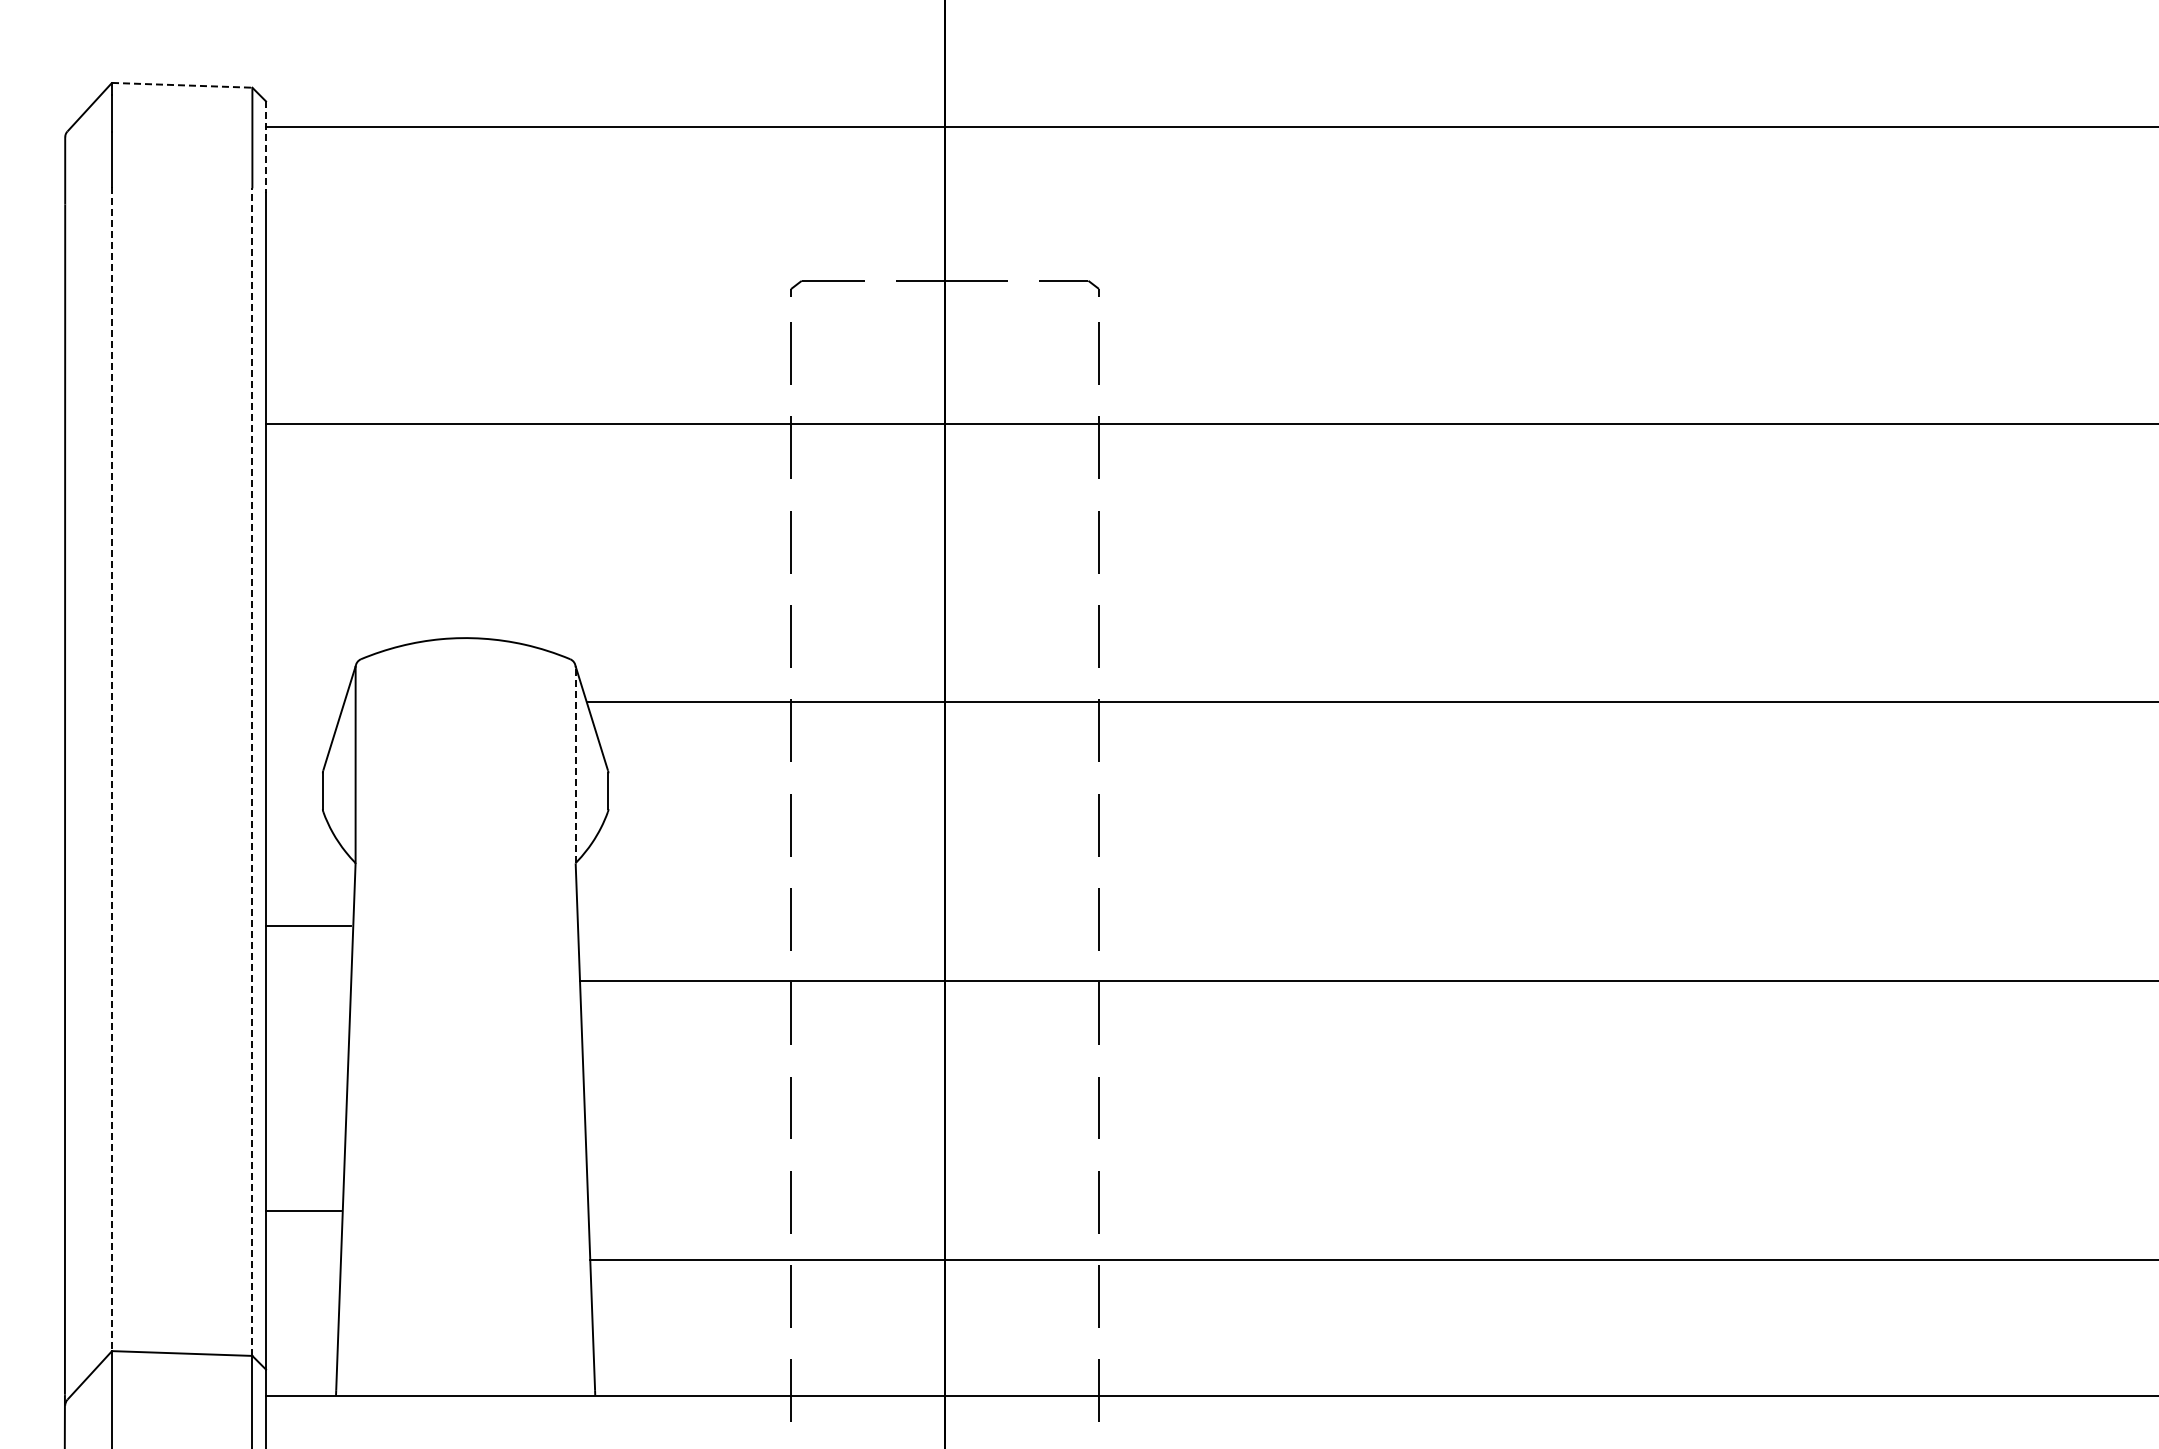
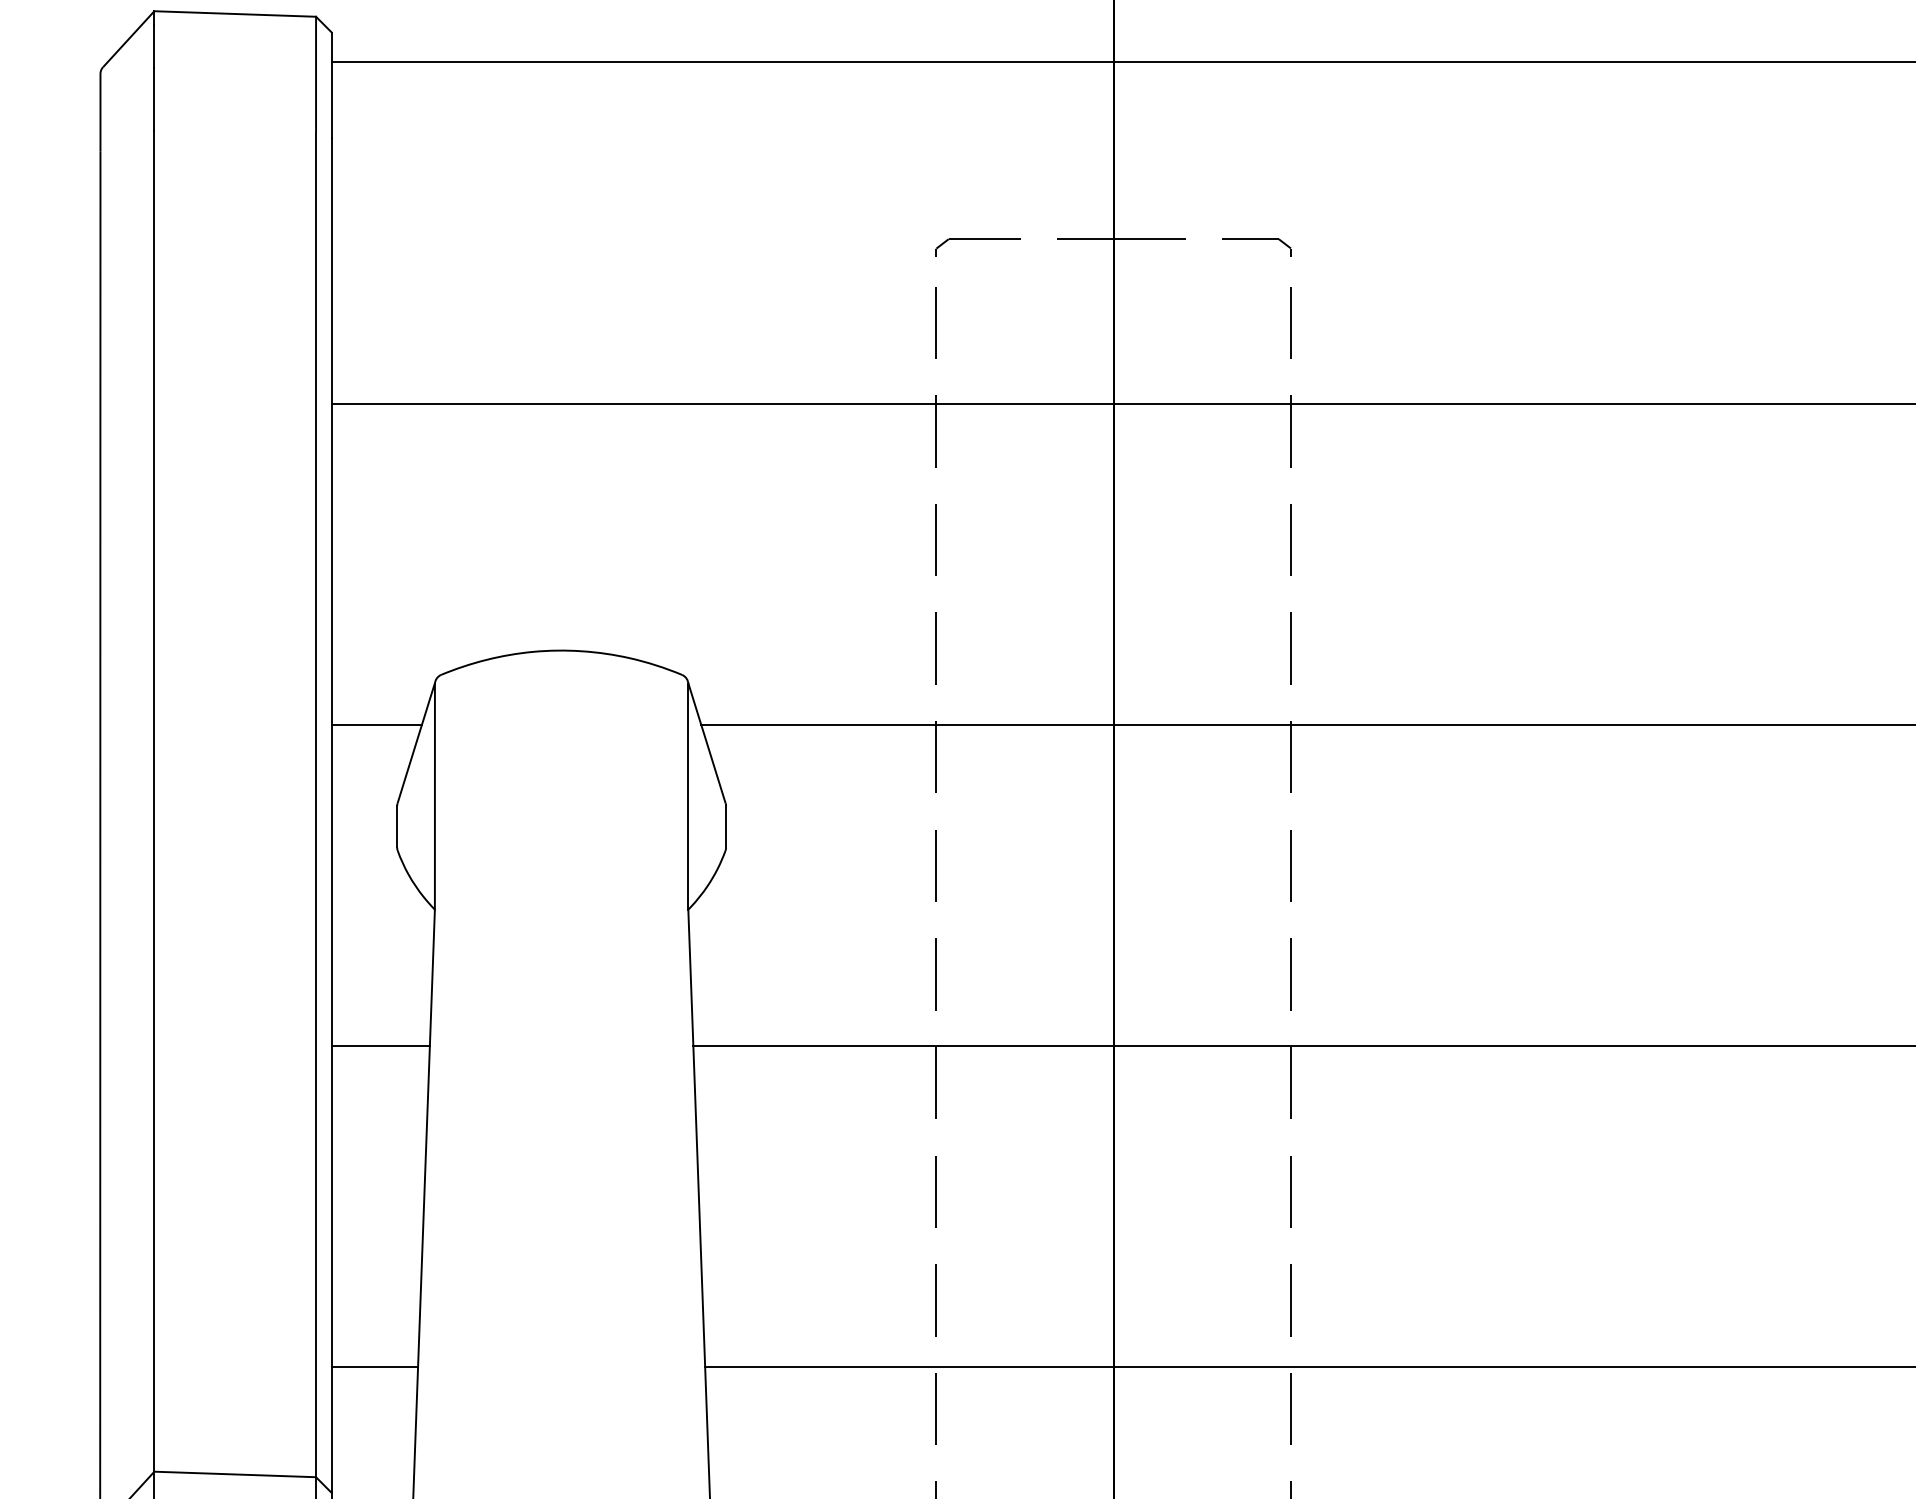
line: (182, 85) -> (235, 14), dashed -> solid
line: (266, 147) -> (332, 85), dashed -> solid
line: (305, 702) -> (377, 724), added
line: (575, 765) -> (688, 797), dashed -> solid
line: (112, 769) -> (154, 801), dashed -> solid
line: (252, 772) -> (316, 805), dashed -> solid
line: (308, 926) -> (380, 1046), moved
line: (303, 1210) -> (374, 1366), moved

